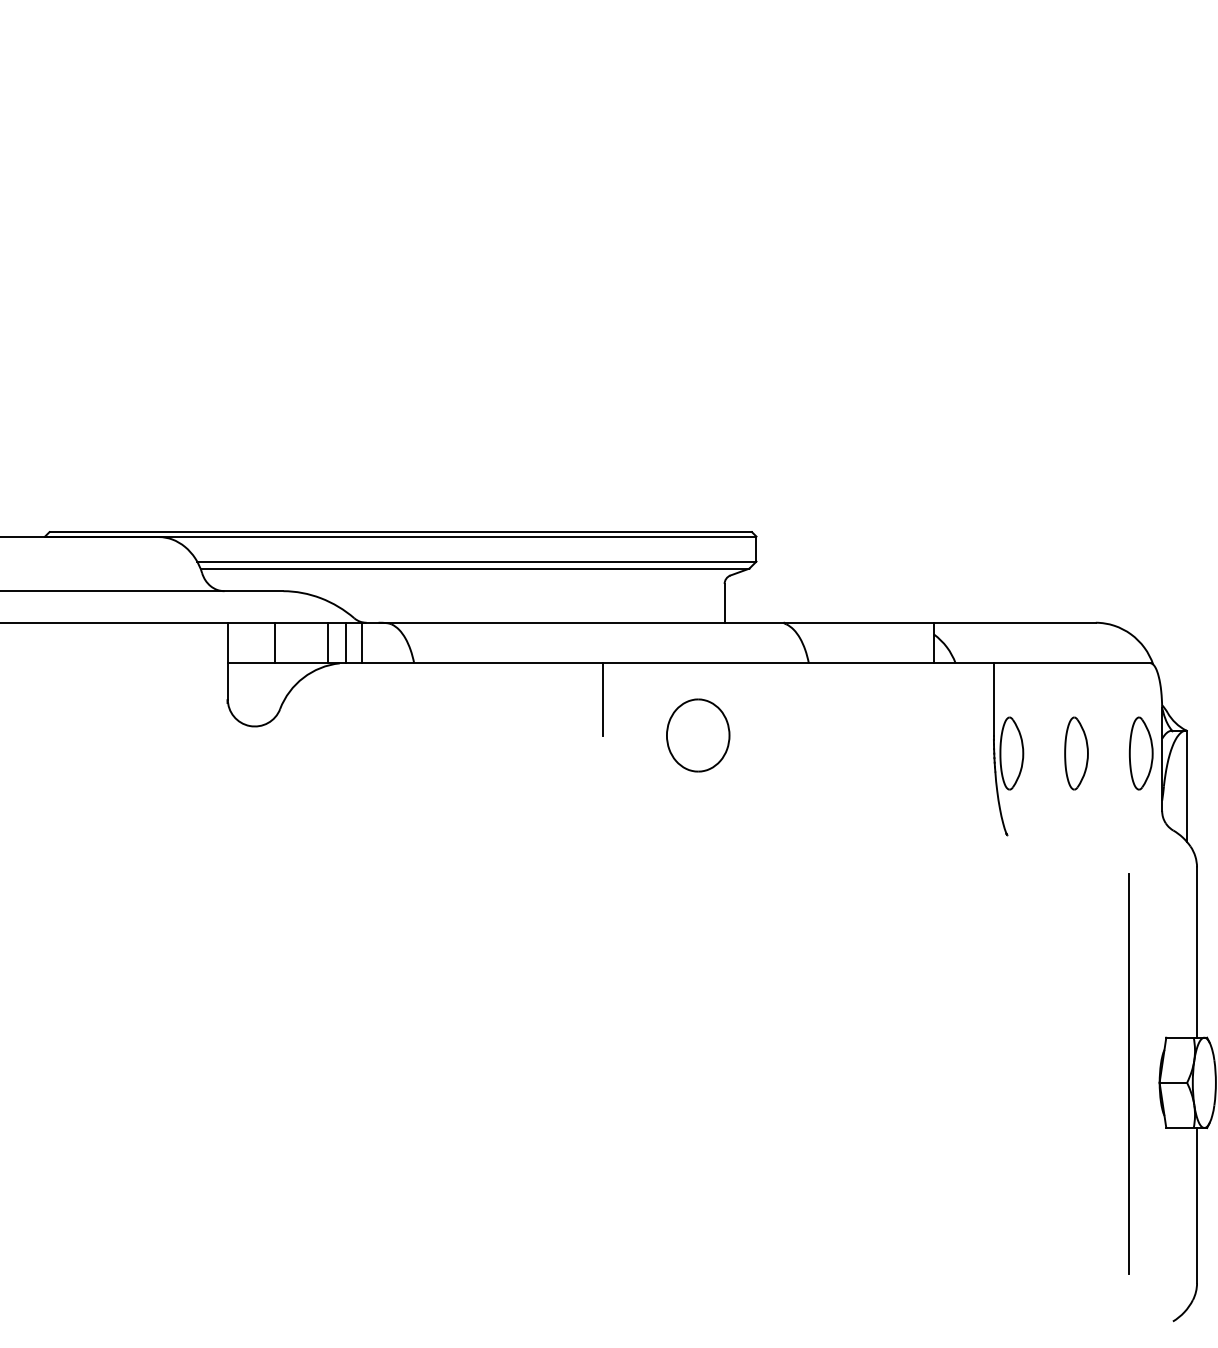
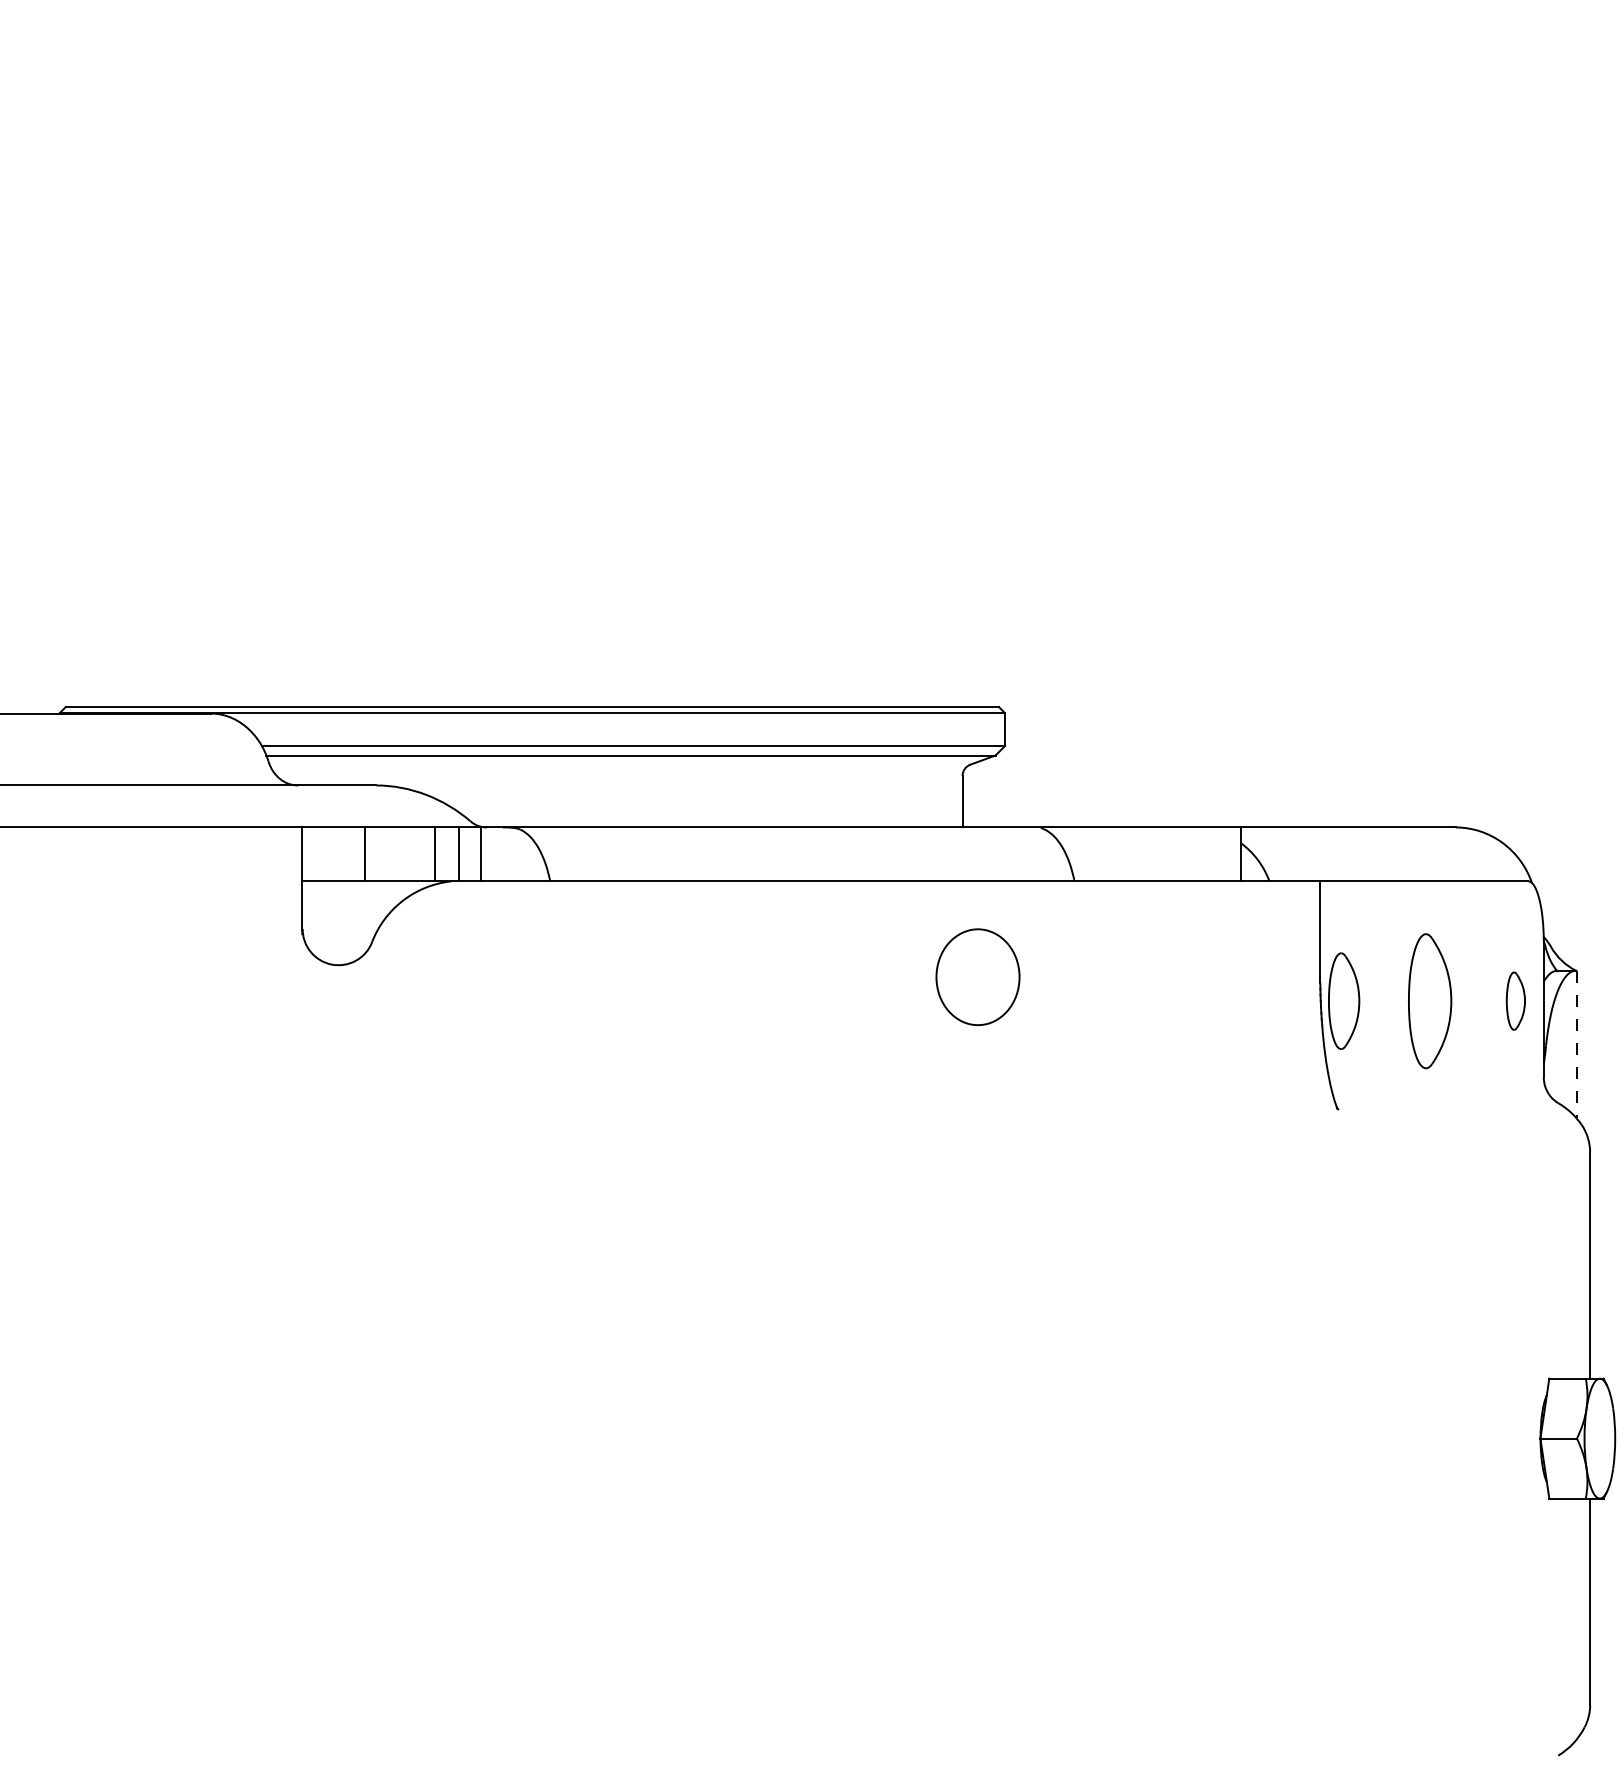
line: (603, 699) -> (801, 929), removed
part: (698, 735) -> (978, 977), moved
part: (1076, 753) -> (1430, 1001), size x1.4
part: (1140, 753) -> (1515, 1001), size x0.6
line: (1186, 786) -> (1576, 1044), solid -> dashed
line: (1129, 1073) -> (1500, 1426), removed

